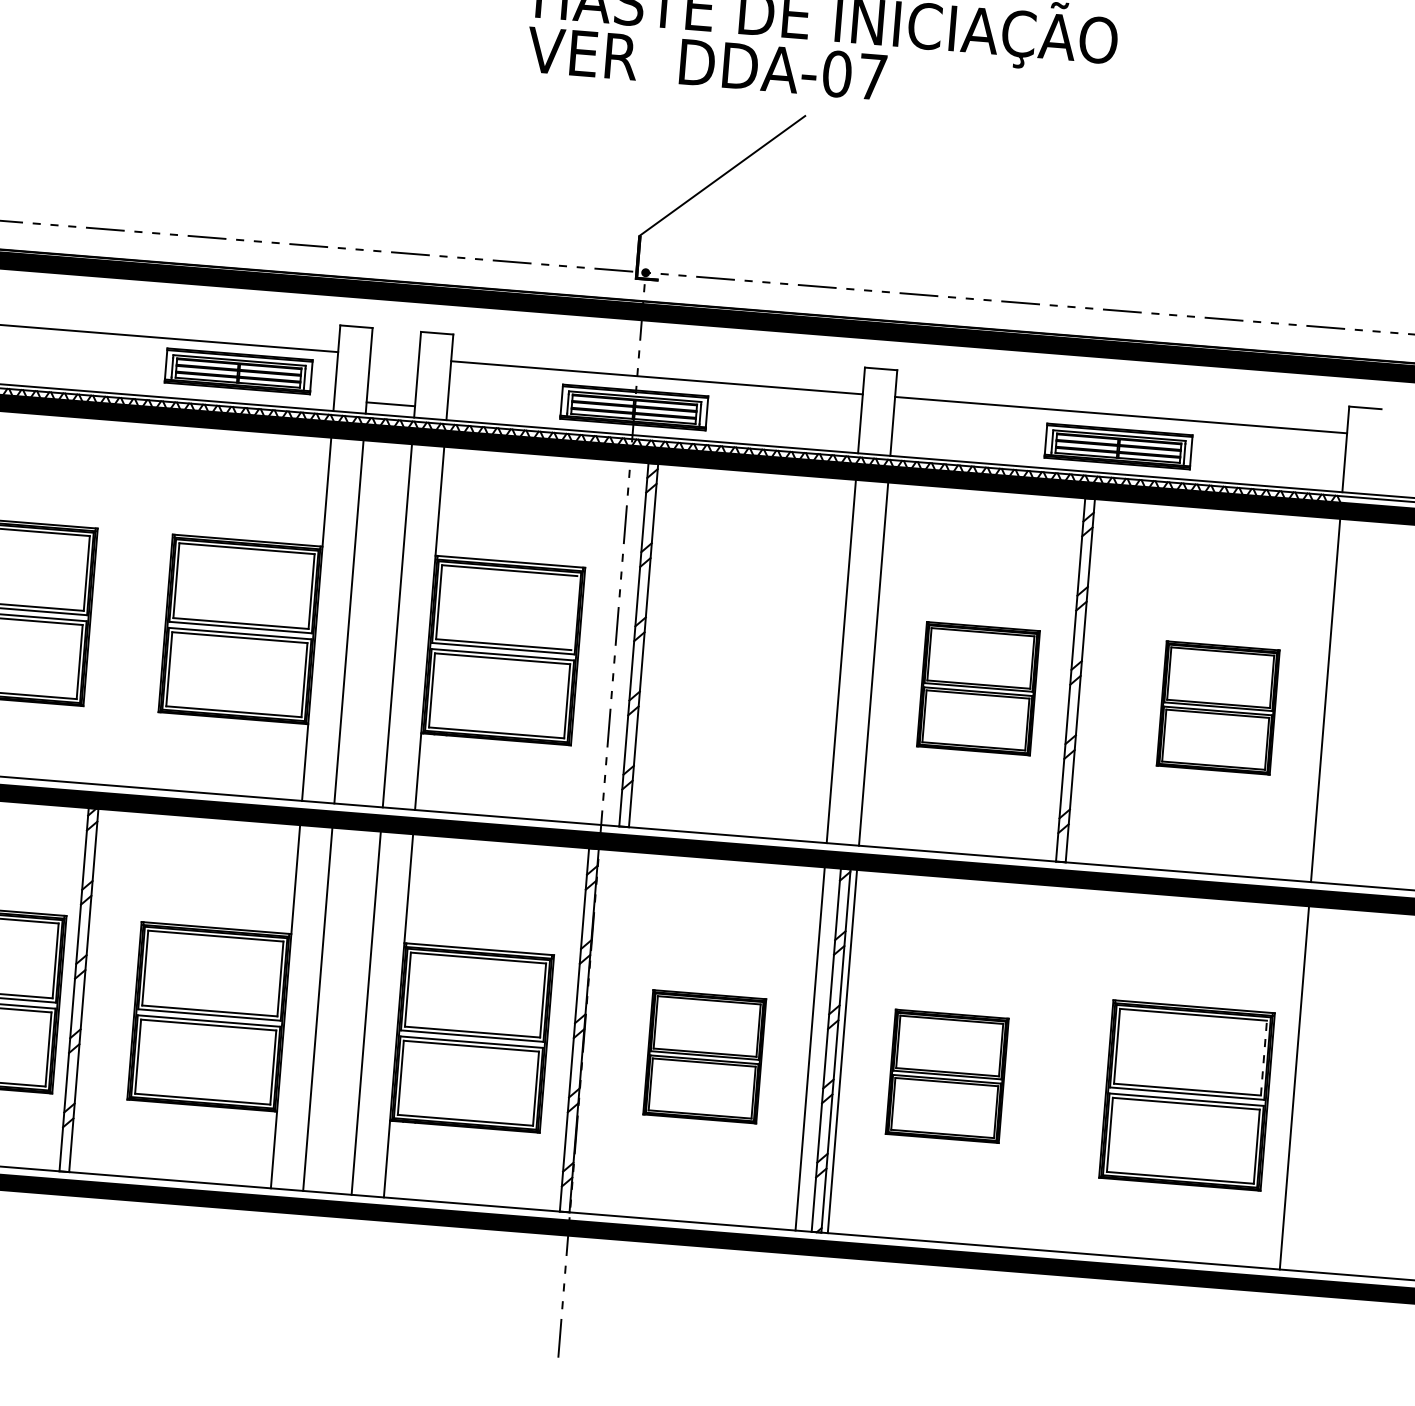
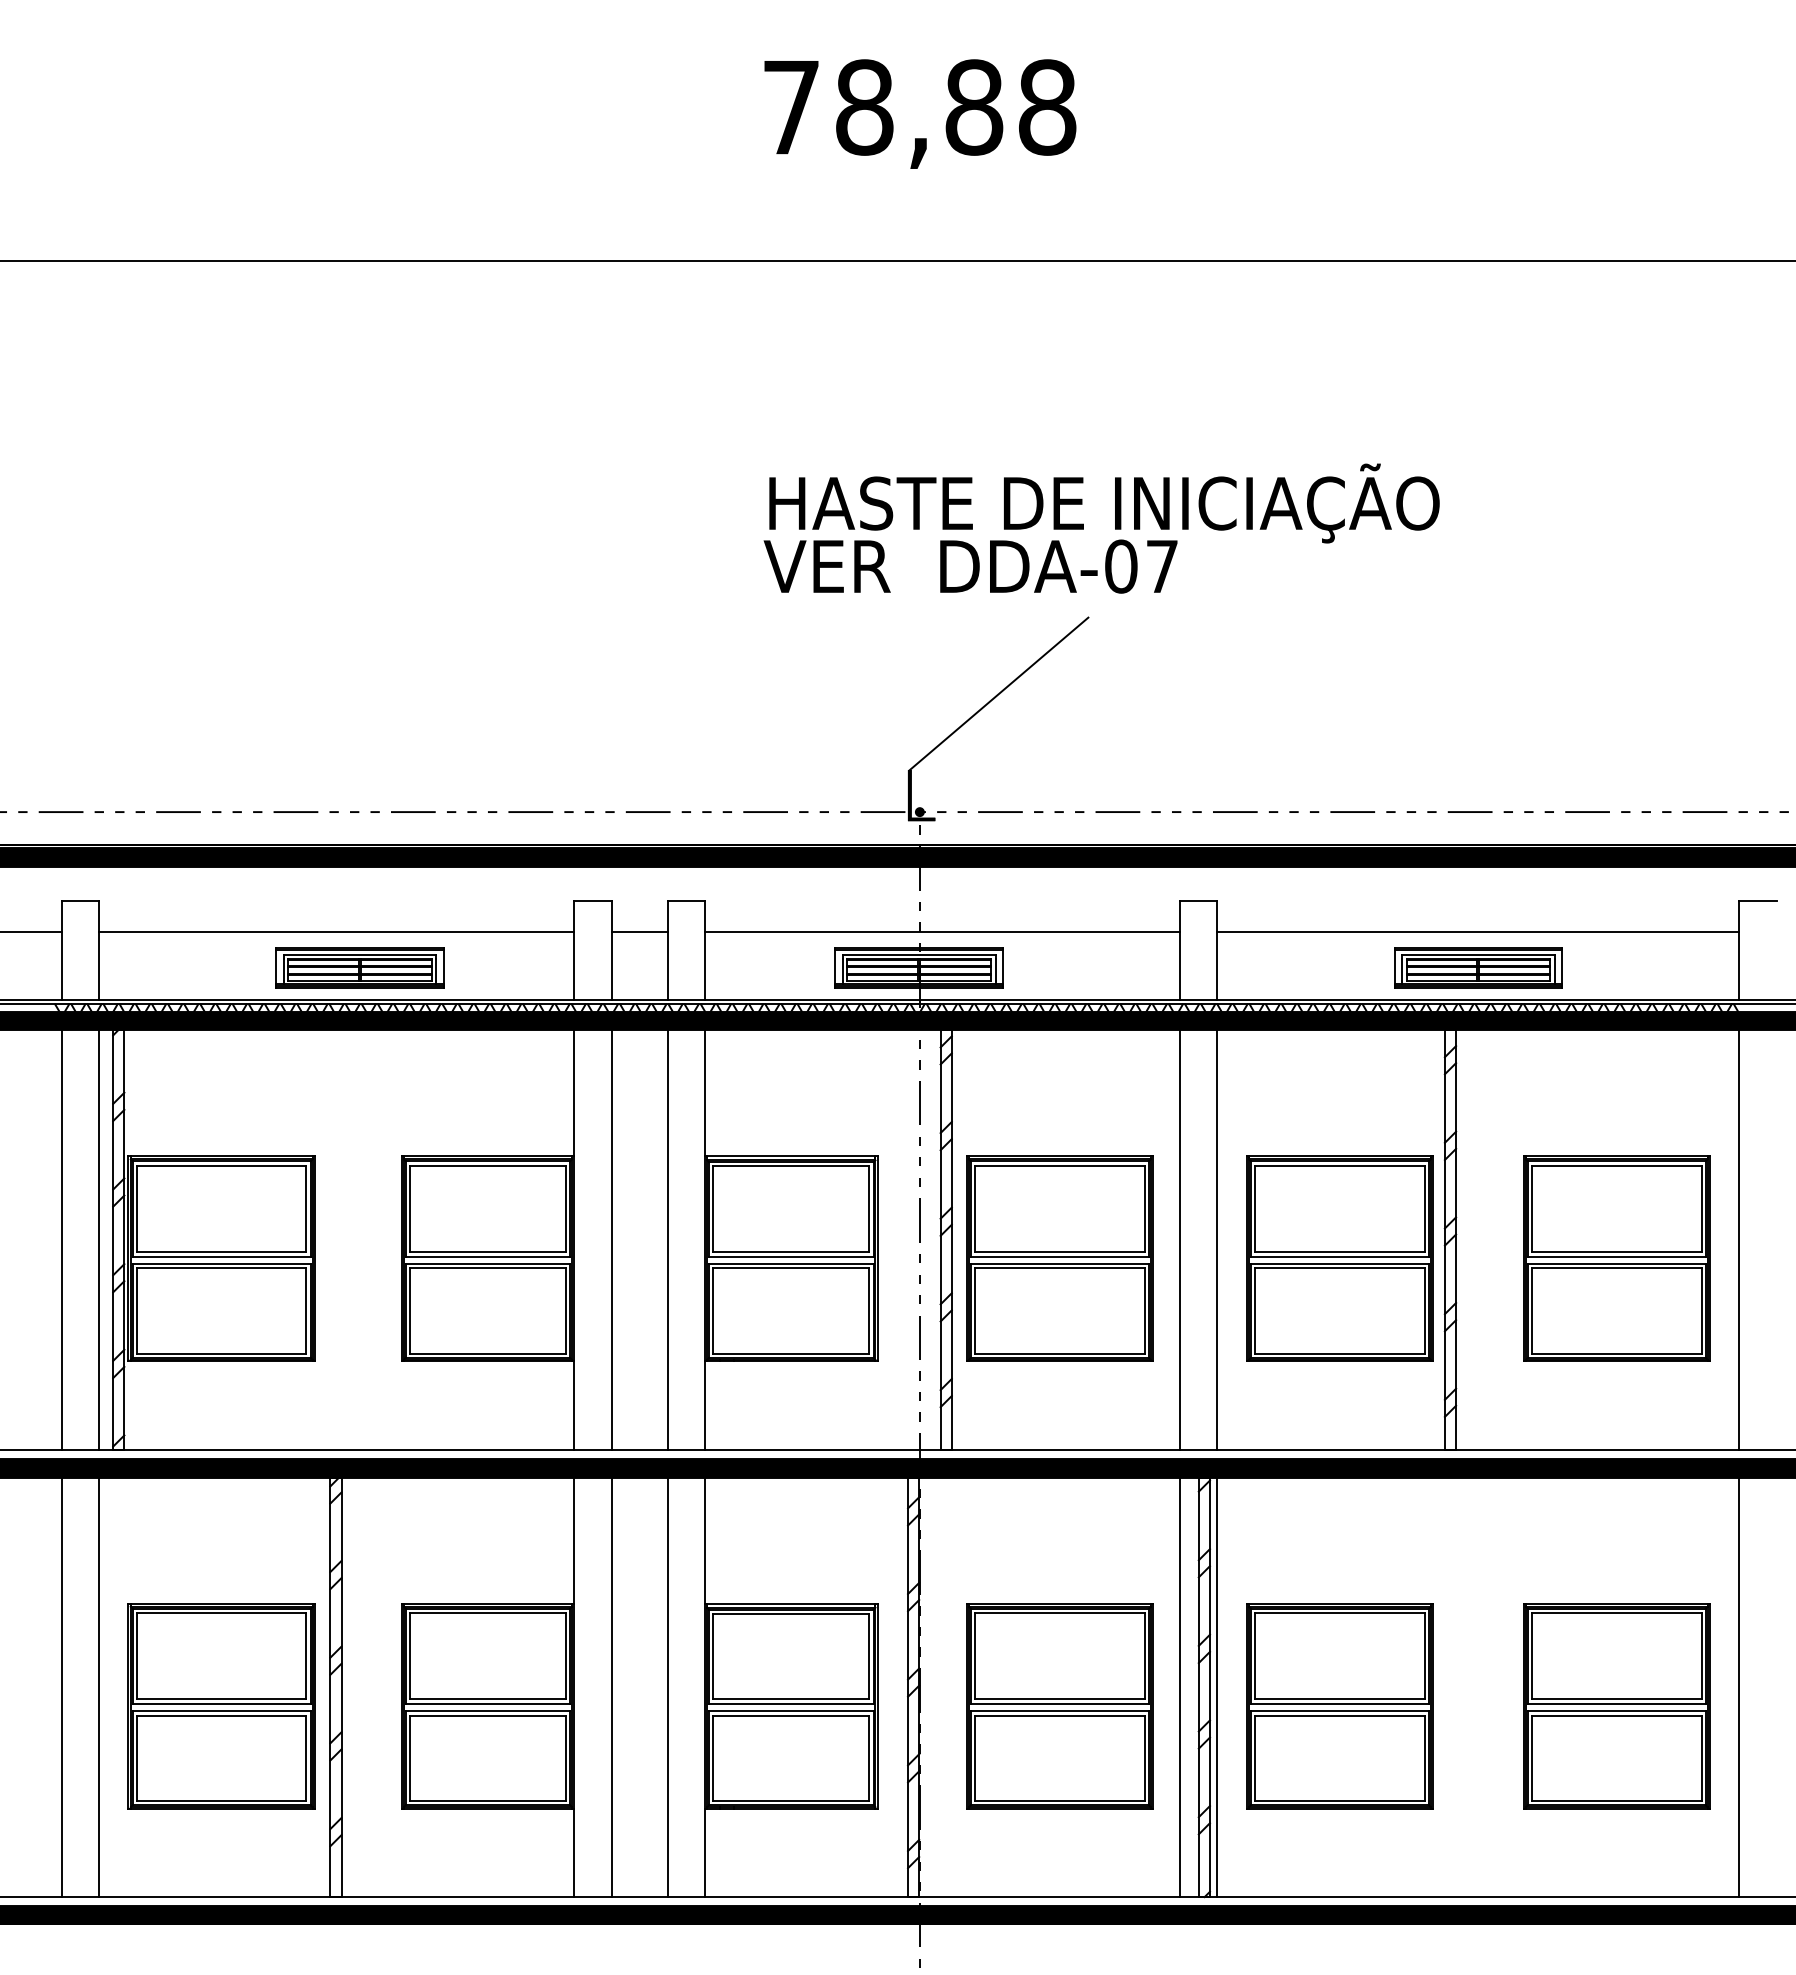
part: (238, 371) -> (359, 967), moved
line: (390, 404) -> (639, 931), moved
line: (574, 612) -> (869, 1208), added
part: (735, 669) -> (1059, 1258), added
part: (978, 688) -> (1339, 1258), size x1.43
part: (1217, 707) -> (1616, 1258), size x1.43
part: (704, 1057) -> (1059, 1706), size x1.43
line: (1263, 1057) -> (1701, 1655), dashed -> solid
part: (946, 1076) -> (1339, 1706), size x1.43

